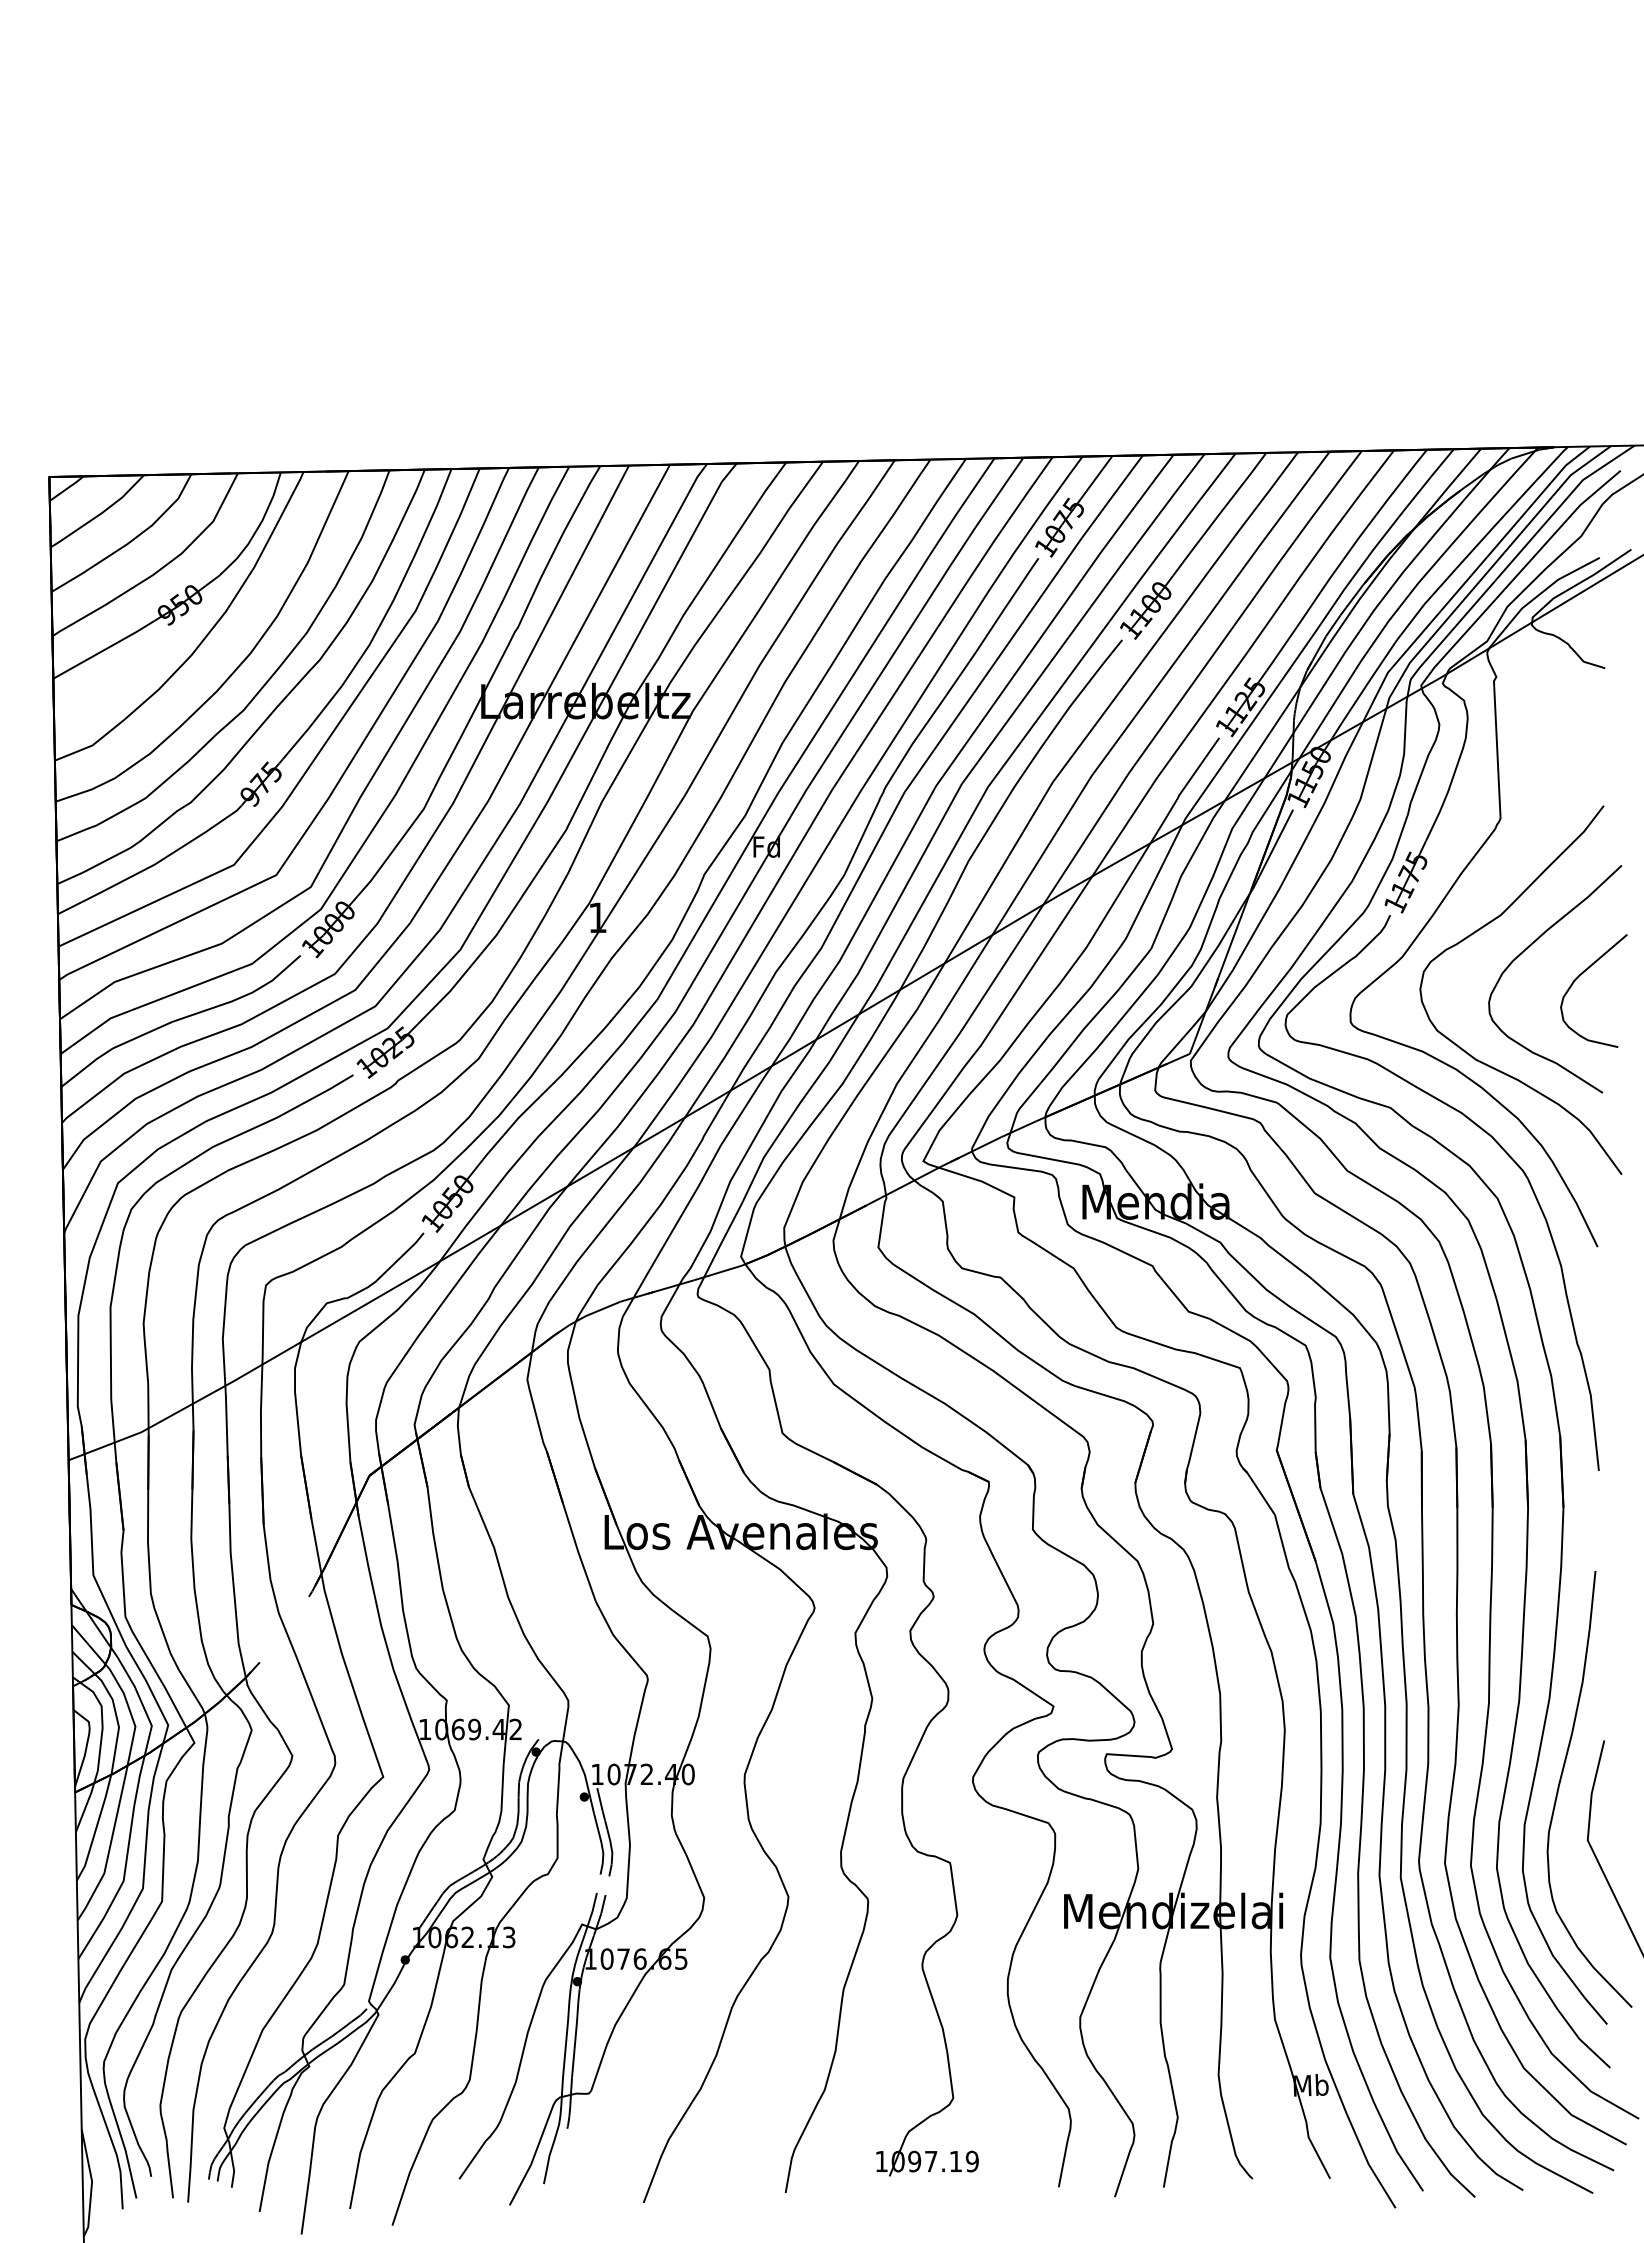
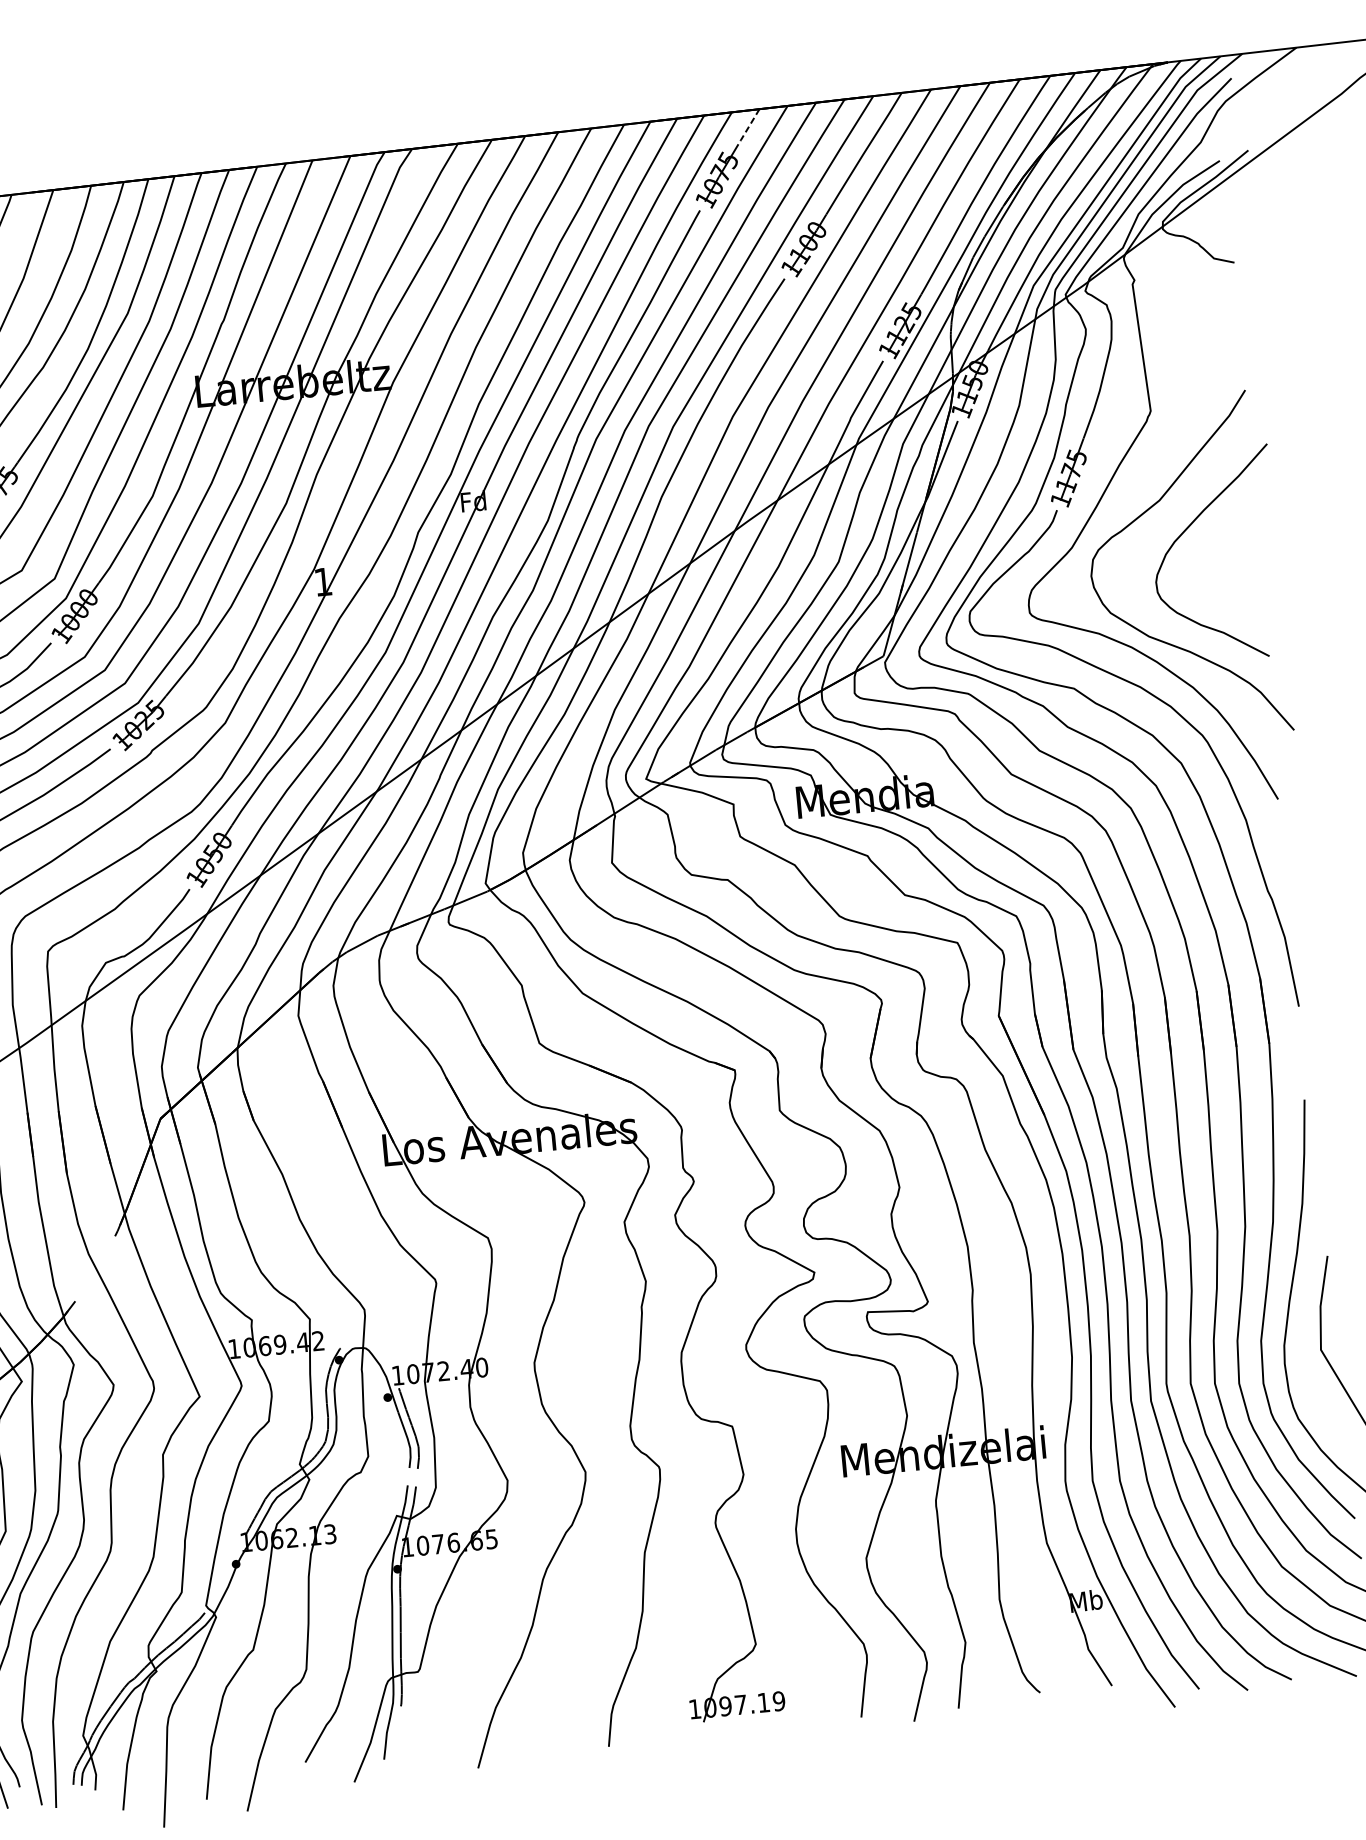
line: (1099, 474) -> (749, 127), solid -> dashed
curve: (1581, 975) -> (1239, 549), removed

